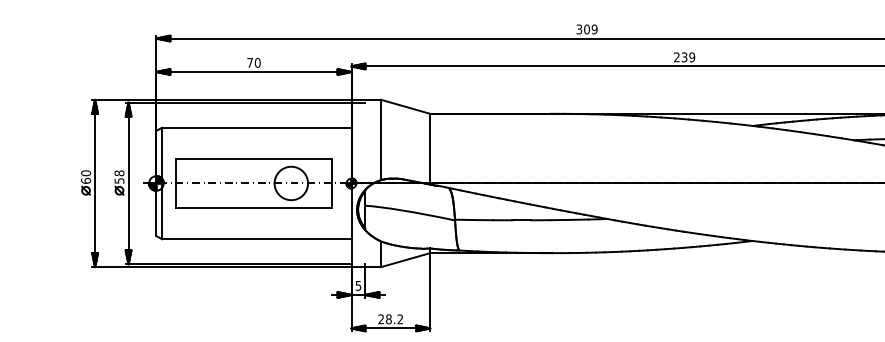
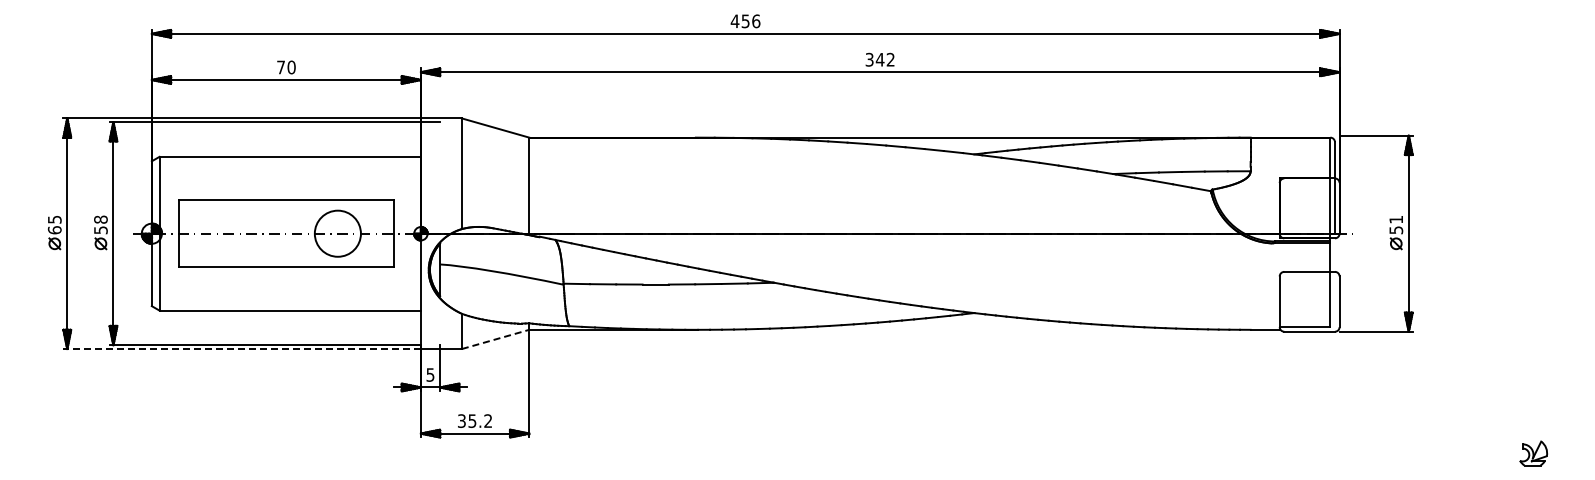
text: (586, 29) -> (745, 21), 309 -> 456
text: (684, 57) -> (879, 59), 239 -> 342
text: (85, 173) -> (54, 219), 60 -> 65
line: (406, 260) -> (496, 339), solid -> dashed
line: (222, 267) -> (242, 349), solid -> dashed
text: (385, 318) -> (467, 420), 28.2 -> 35.2

